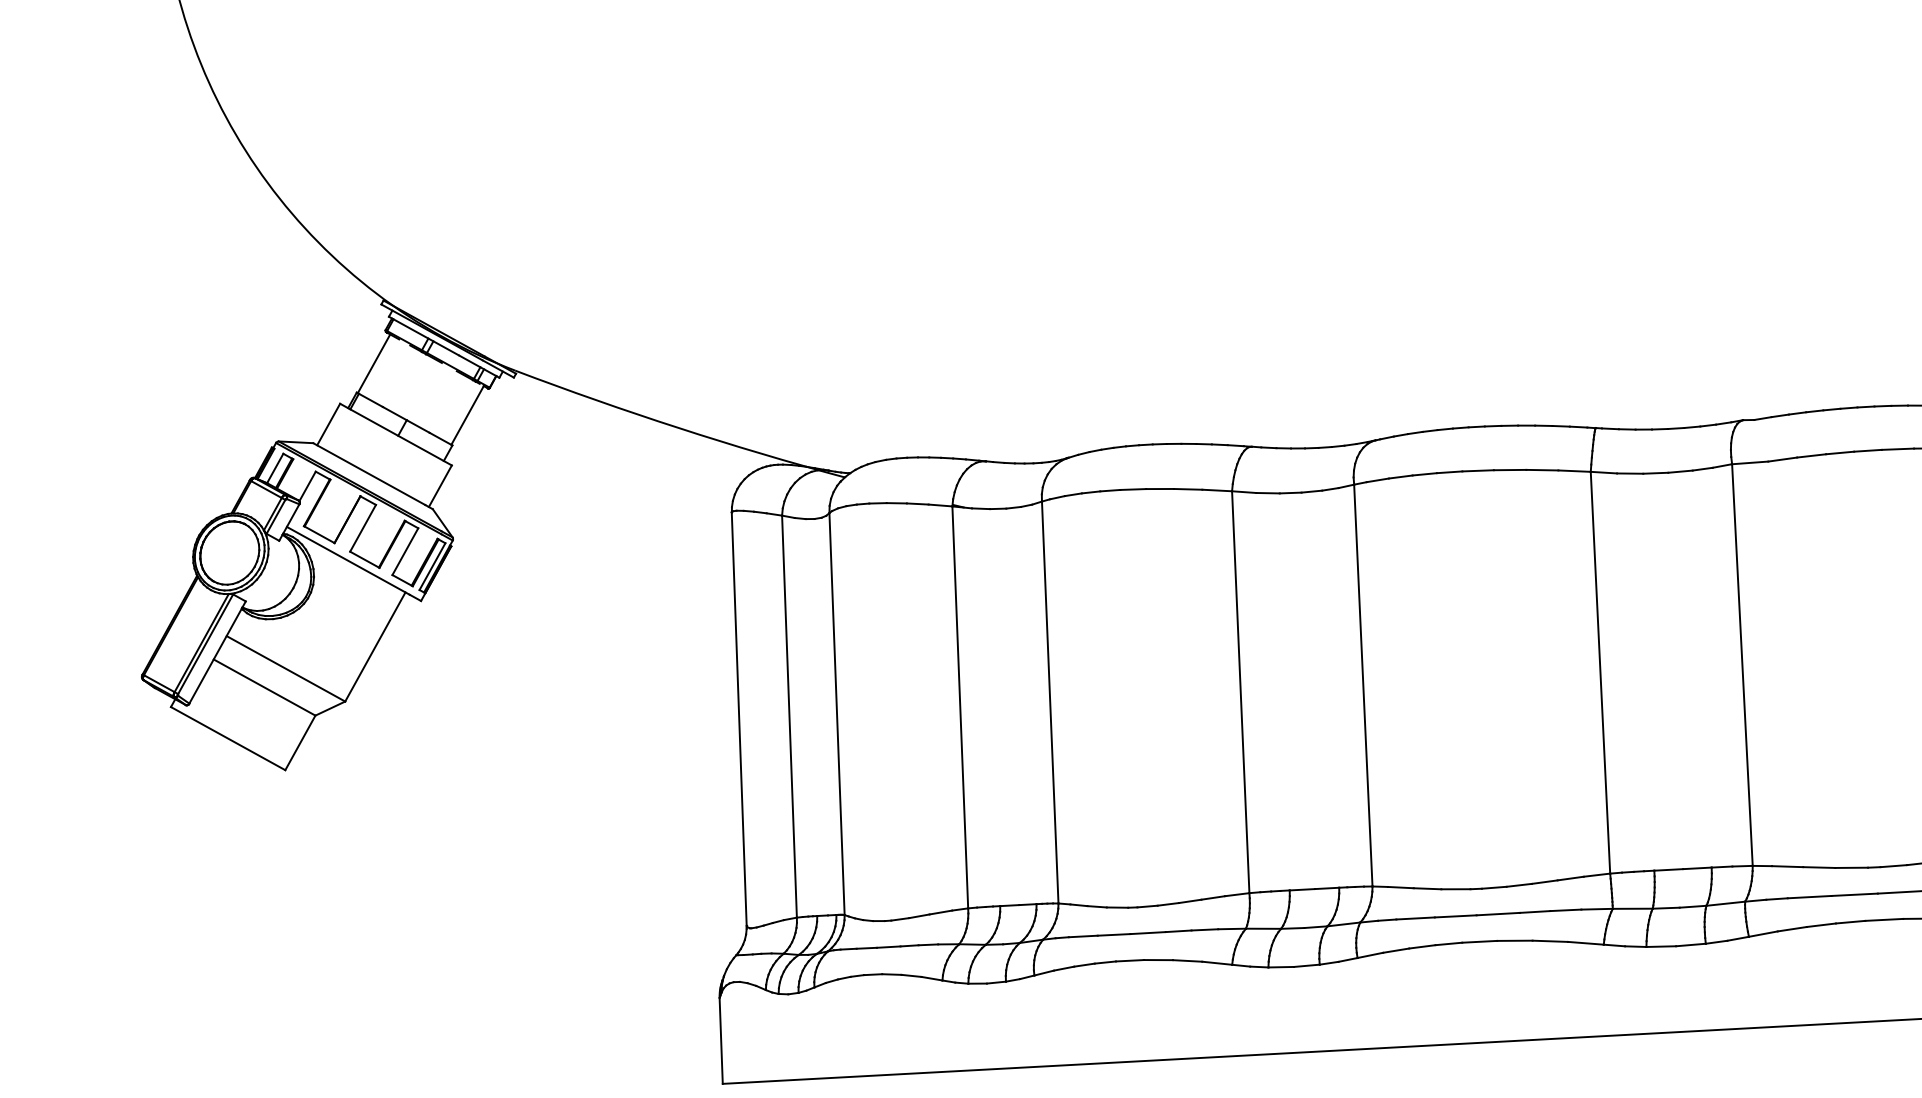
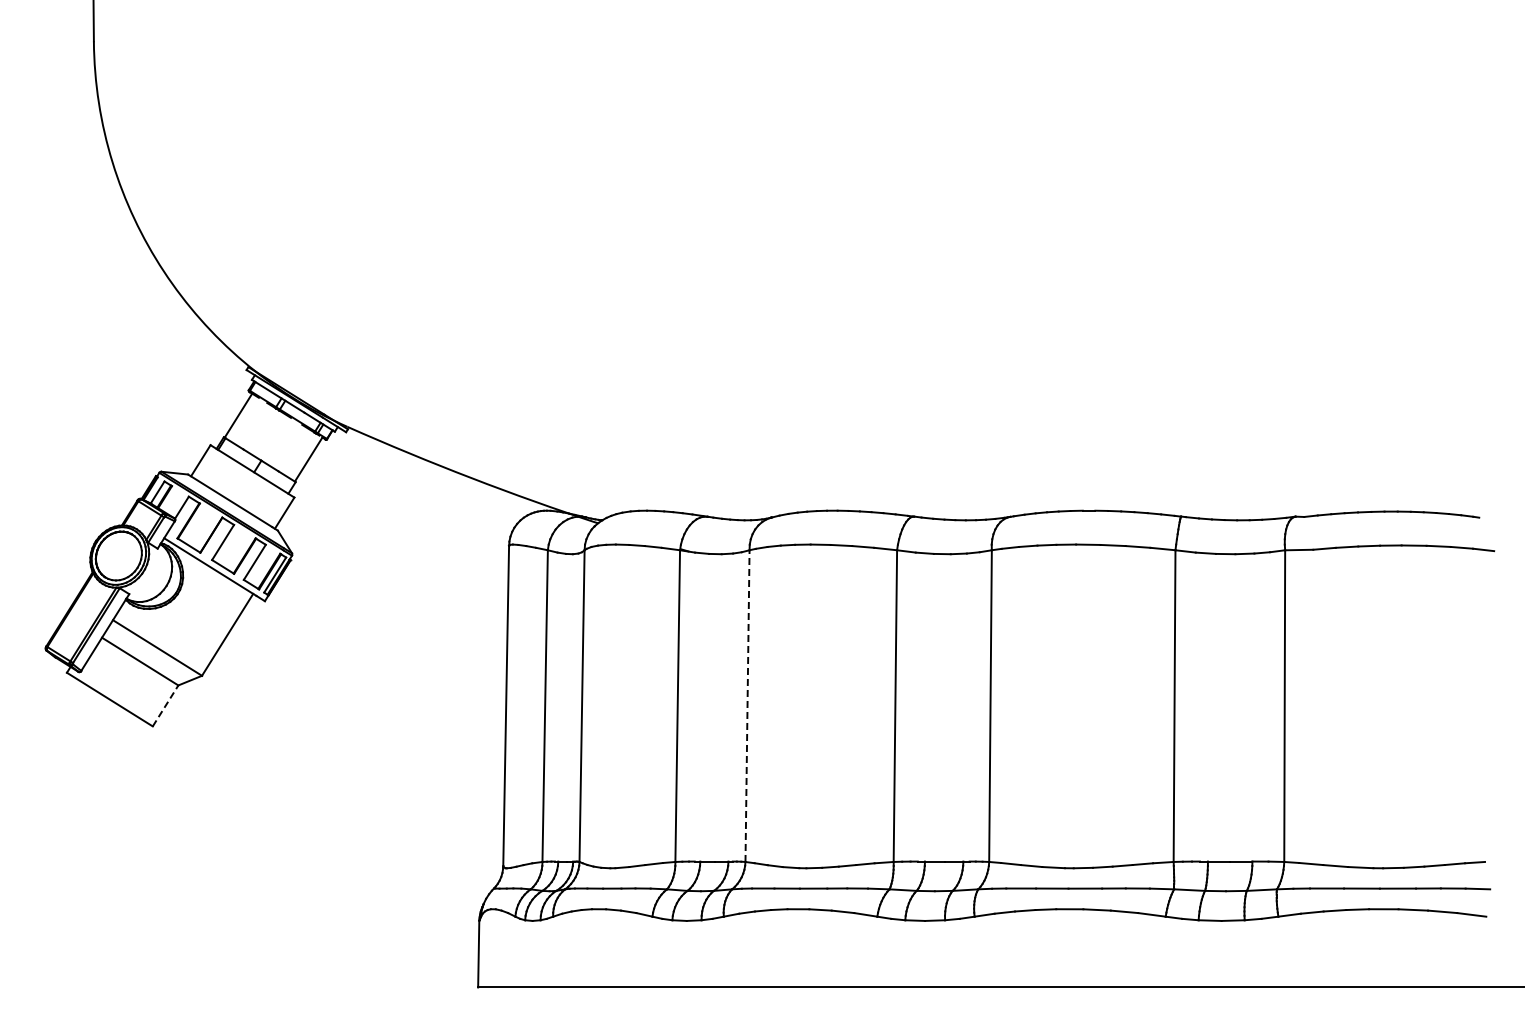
line: (1050, 703) -> (747, 706), solid -> dashed
line: (300, 742) -> (165, 705), solid -> dashed

